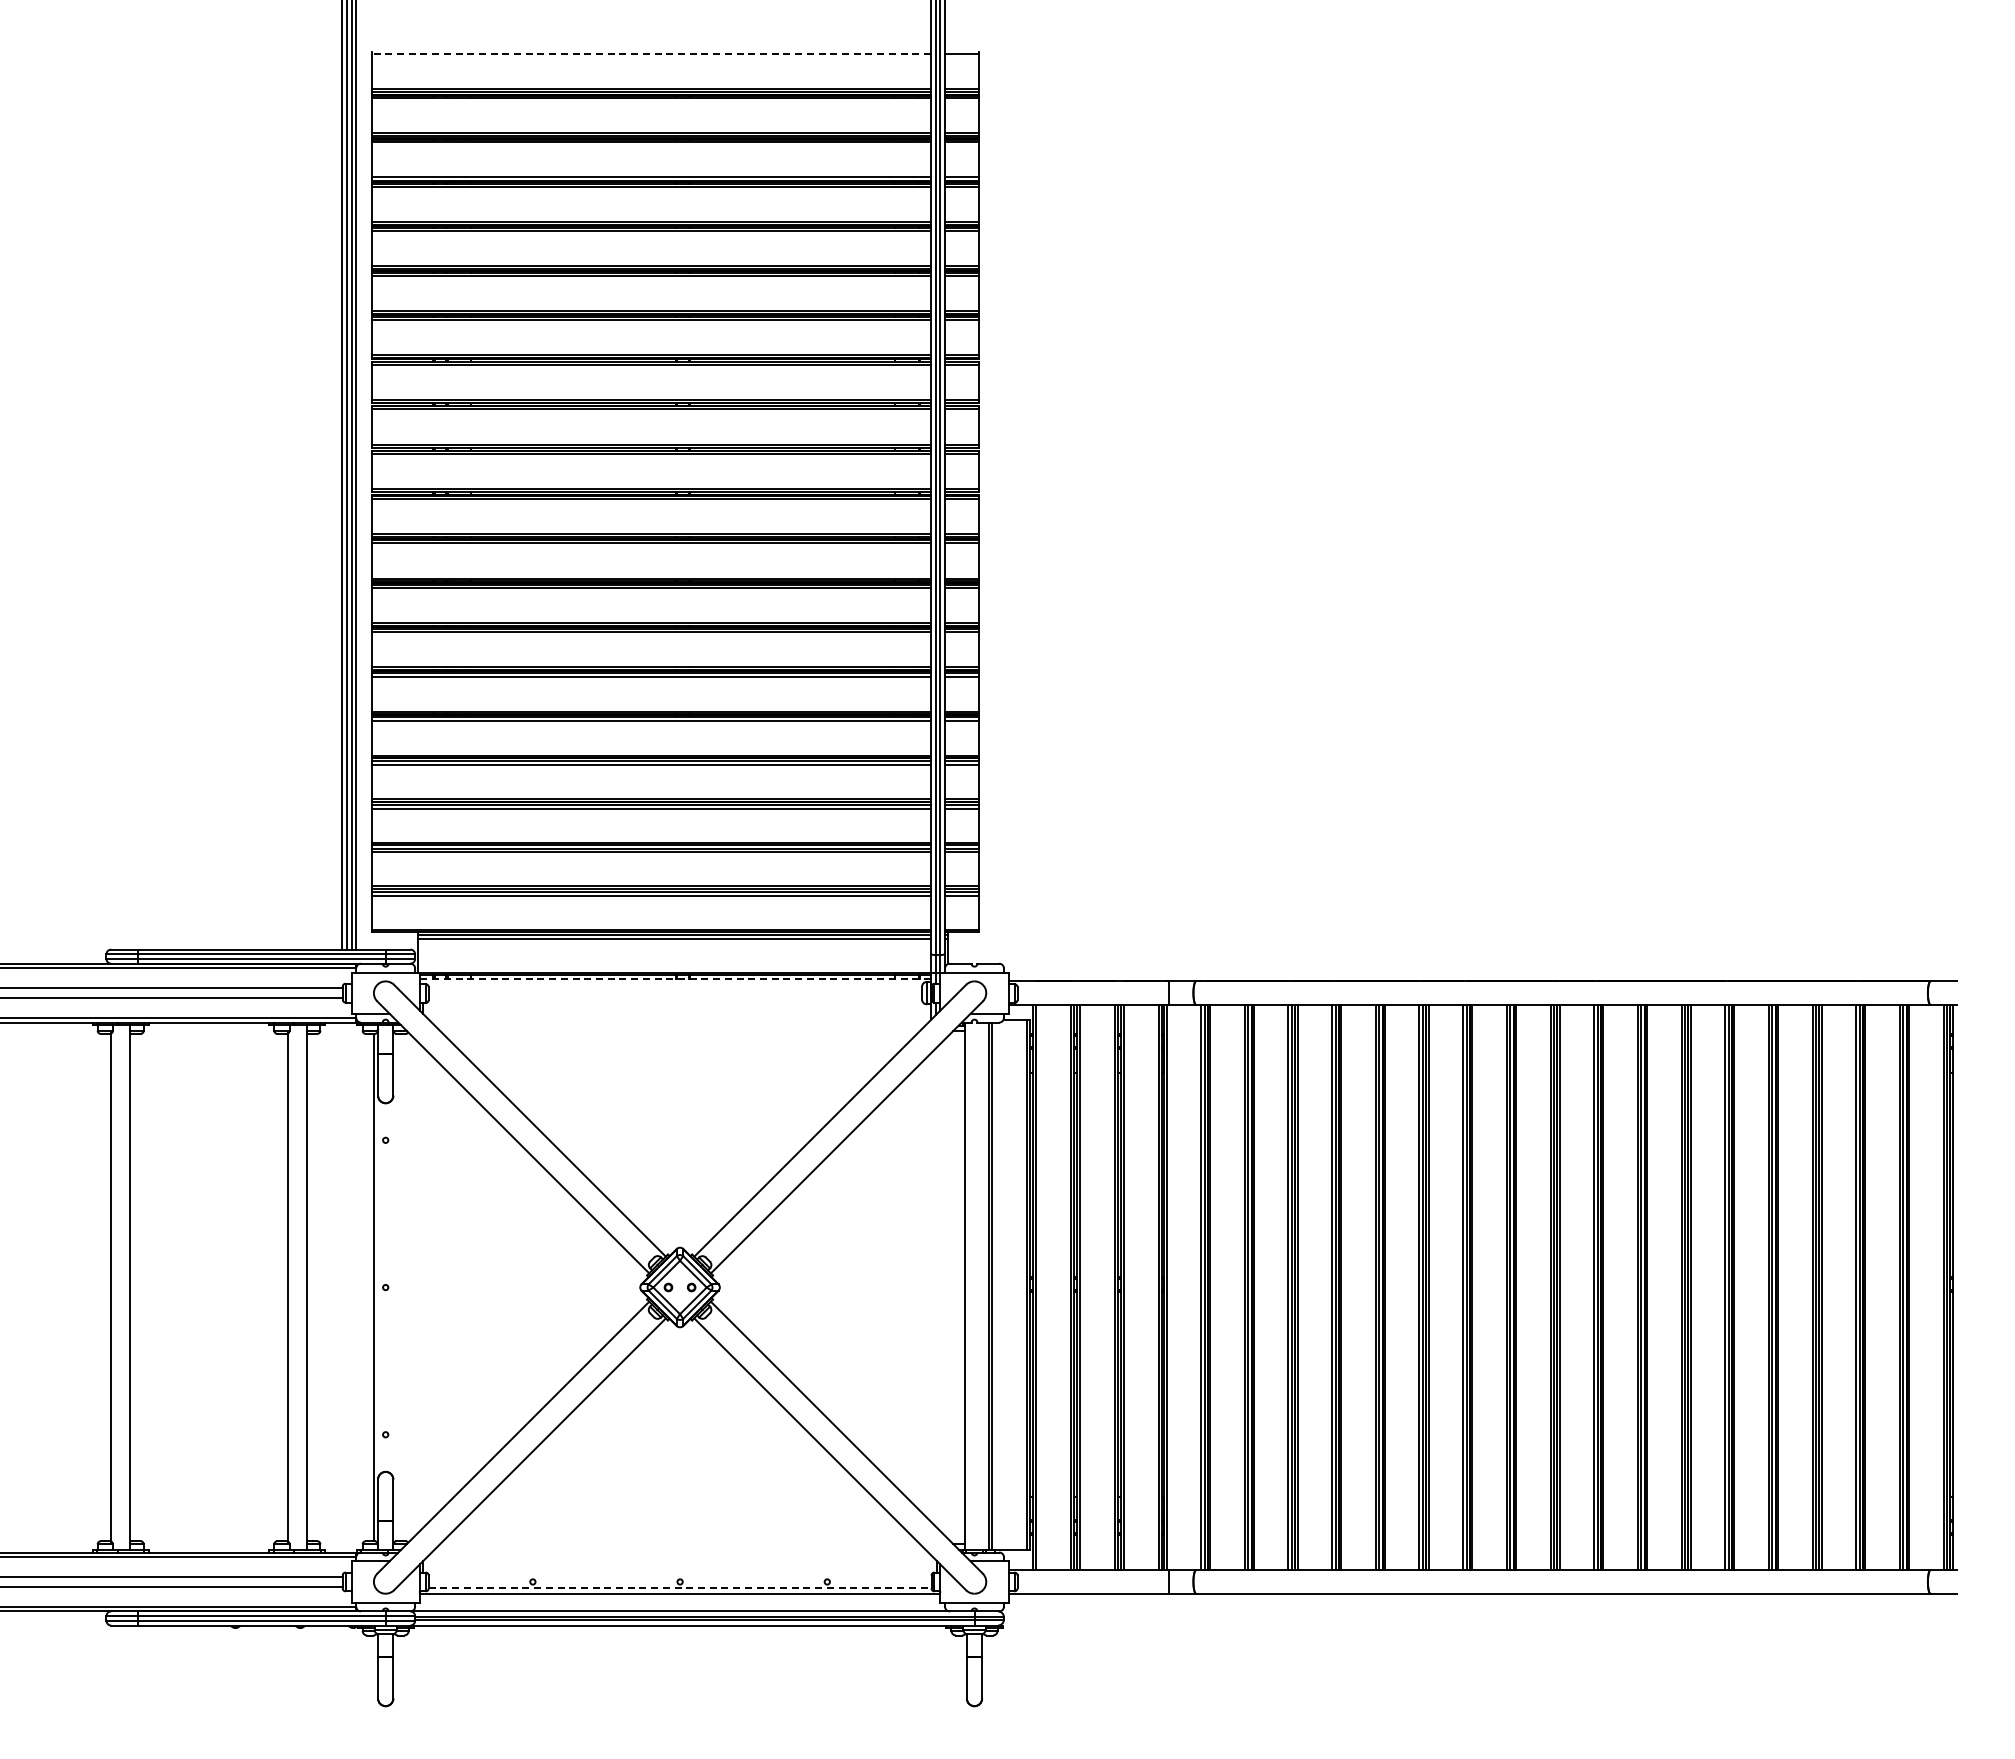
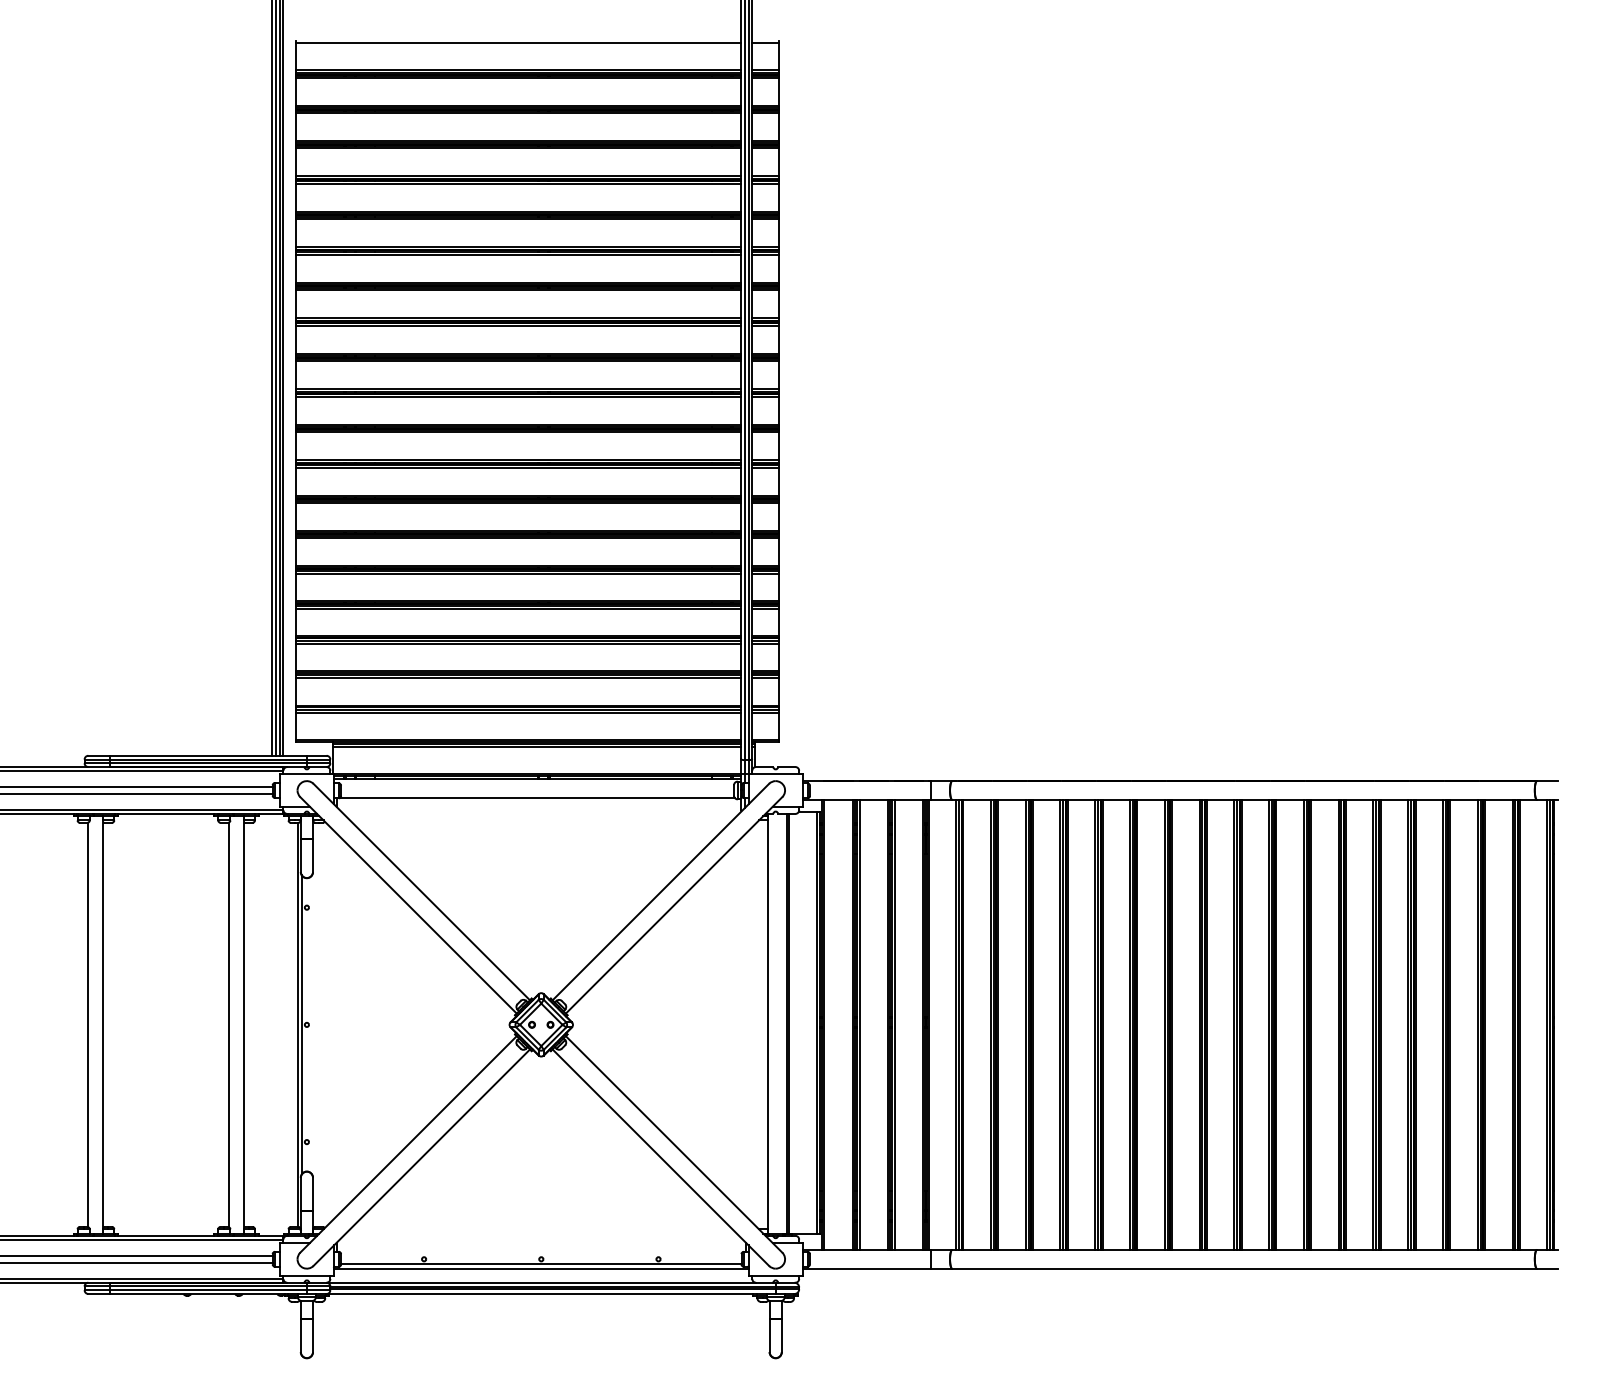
line: (651, 54) -> (518, 43), dashed -> solid
line: (675, 979) -> (537, 779), dashed -> solid
line: (675, 1002) -> (537, 797), added
line: (379, 1287) -> (301, 1024), added
line: (680, 1588) -> (541, 1264), dashed -> solid

